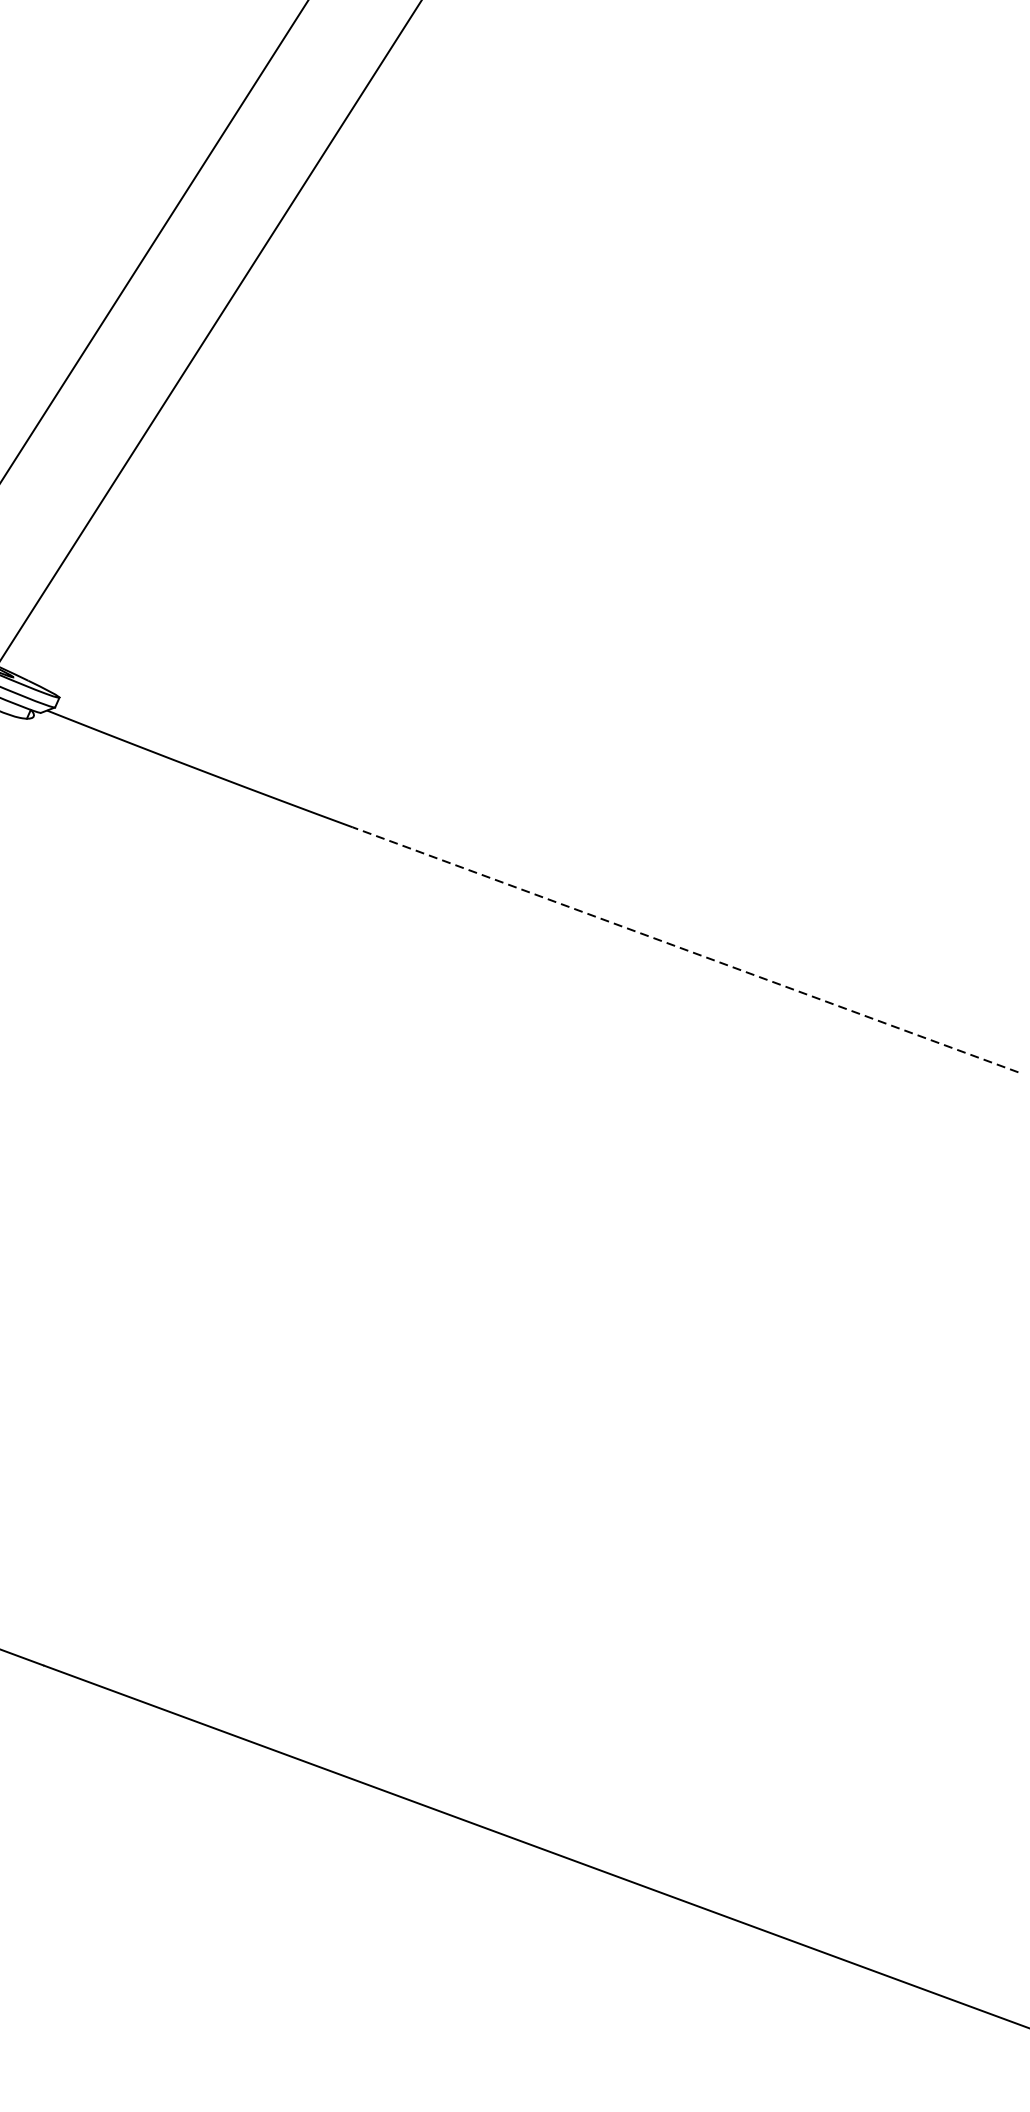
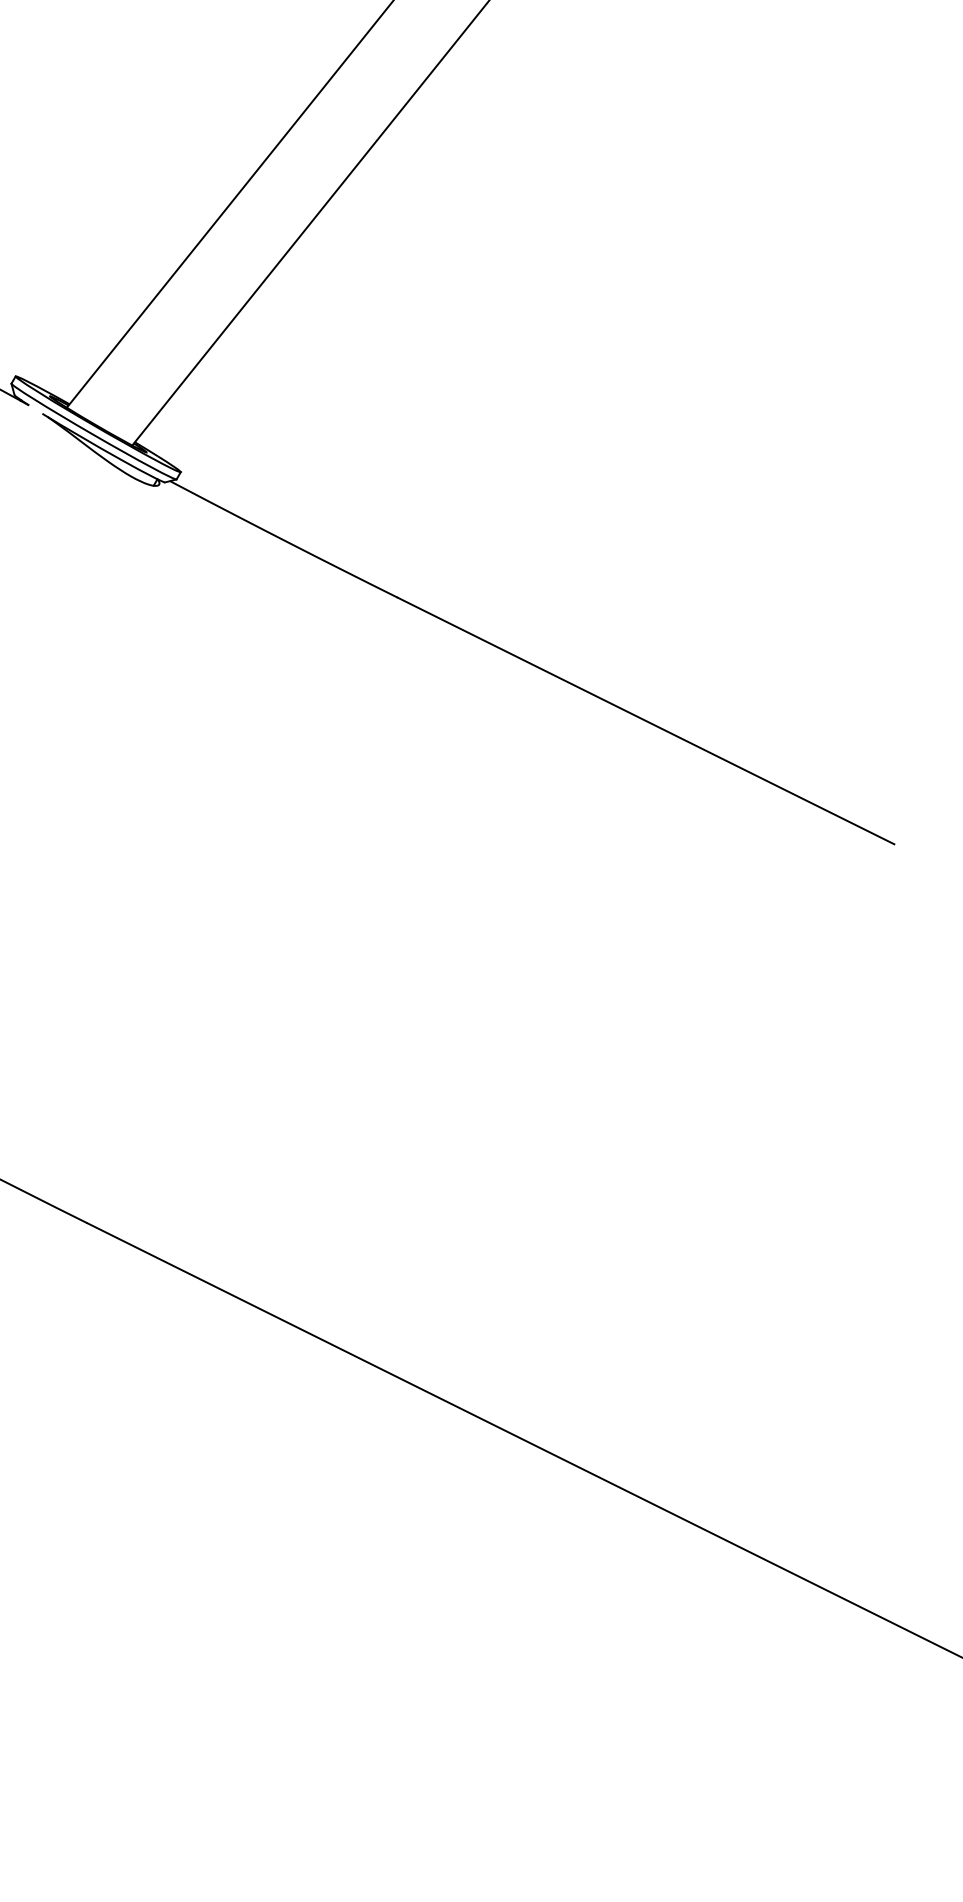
line: (684, 949) -> (645, 720), dashed -> solid

